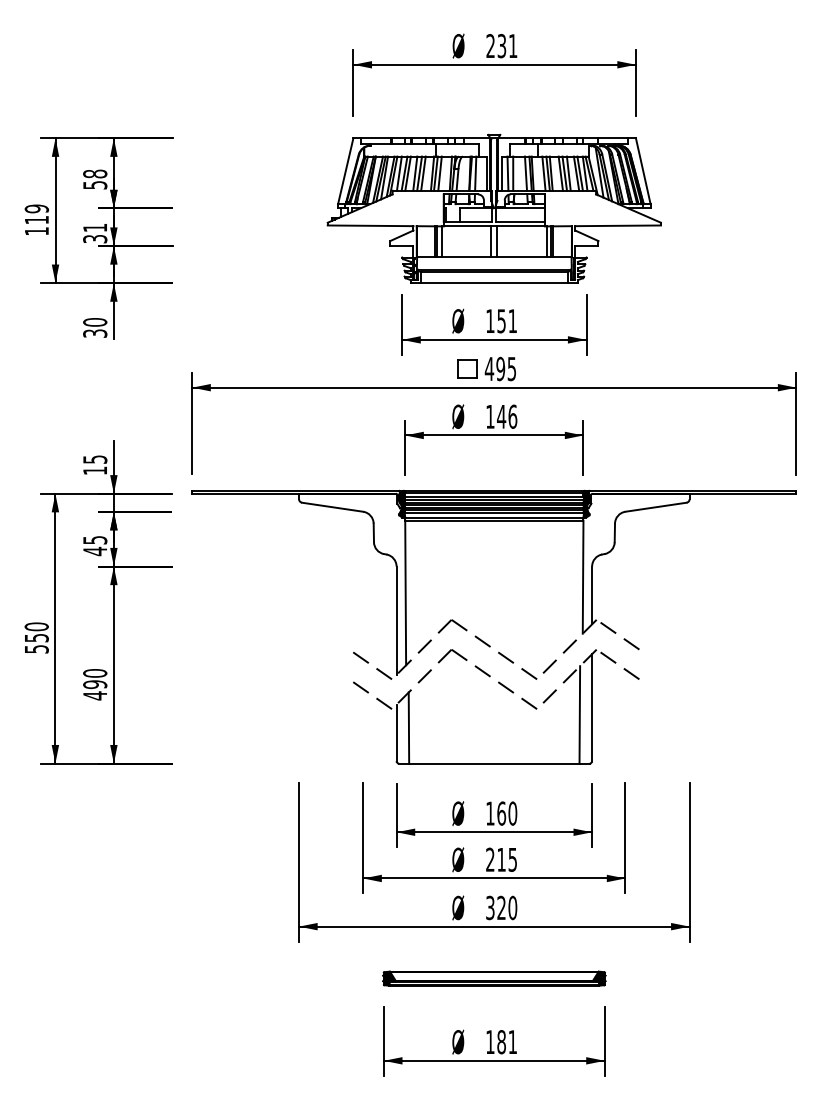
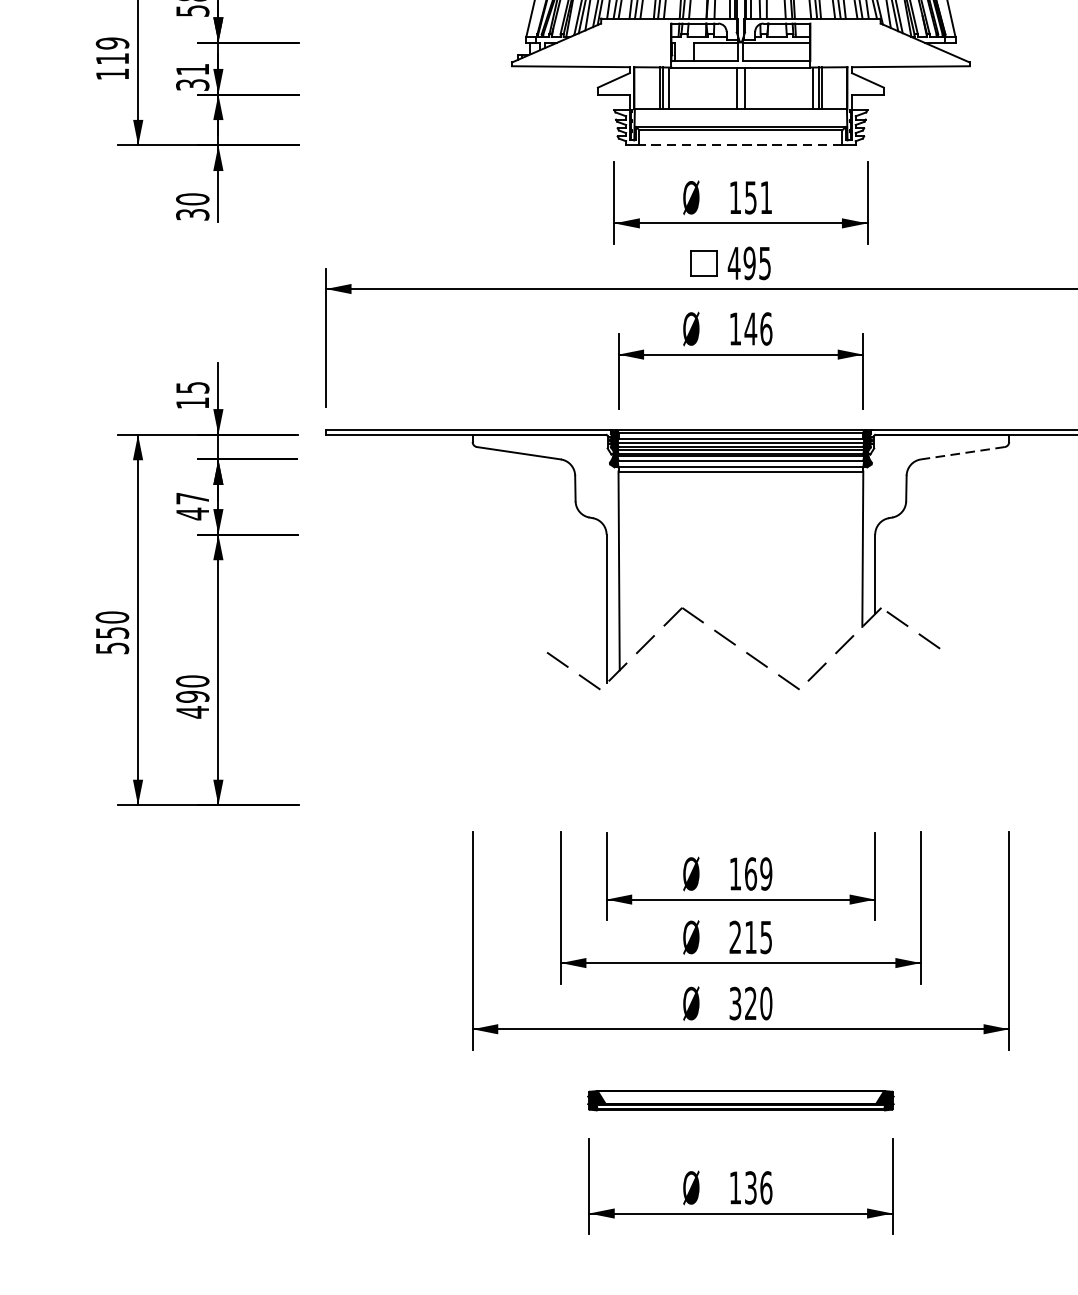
line: (494, 283) -> (741, 145), solid -> dashed
line: (655, 507) -> (962, 453), solid -> dashed
text: (95, 540) -> (193, 498), 45 -> 47
part: (509, 691) -> (761, 706), removed
text: (512, 813) -> (765, 873), 160 -> 169
text: (507, 1042) -> (758, 1188), 181 -> 136

